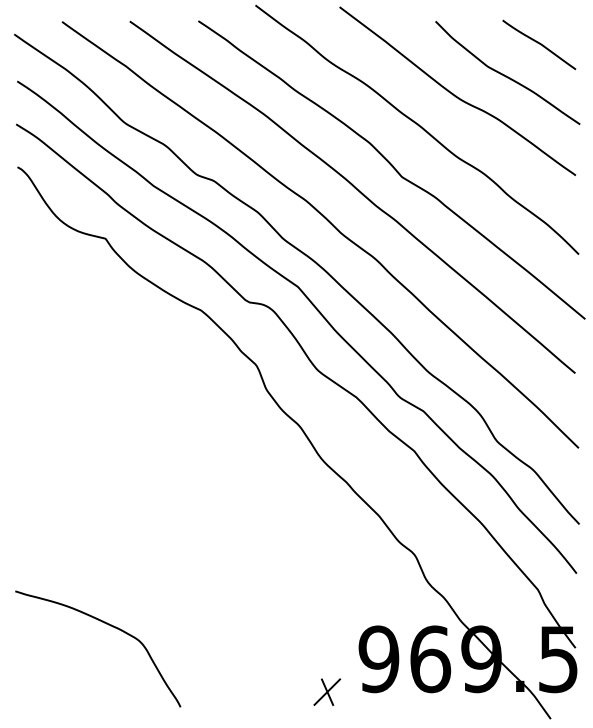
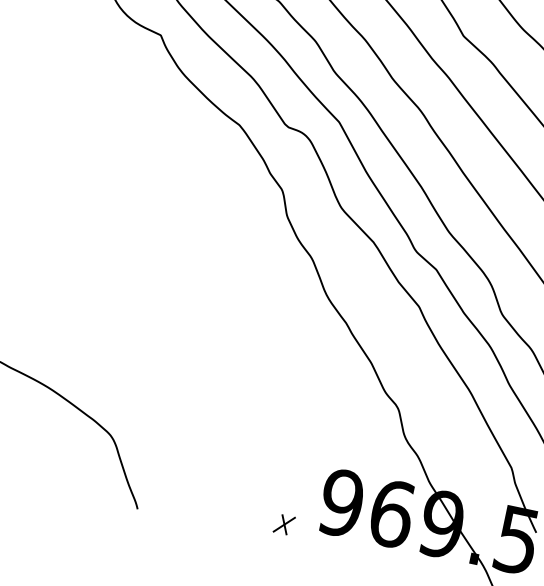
part: (327, 691) -> (284, 524), size x0.7

